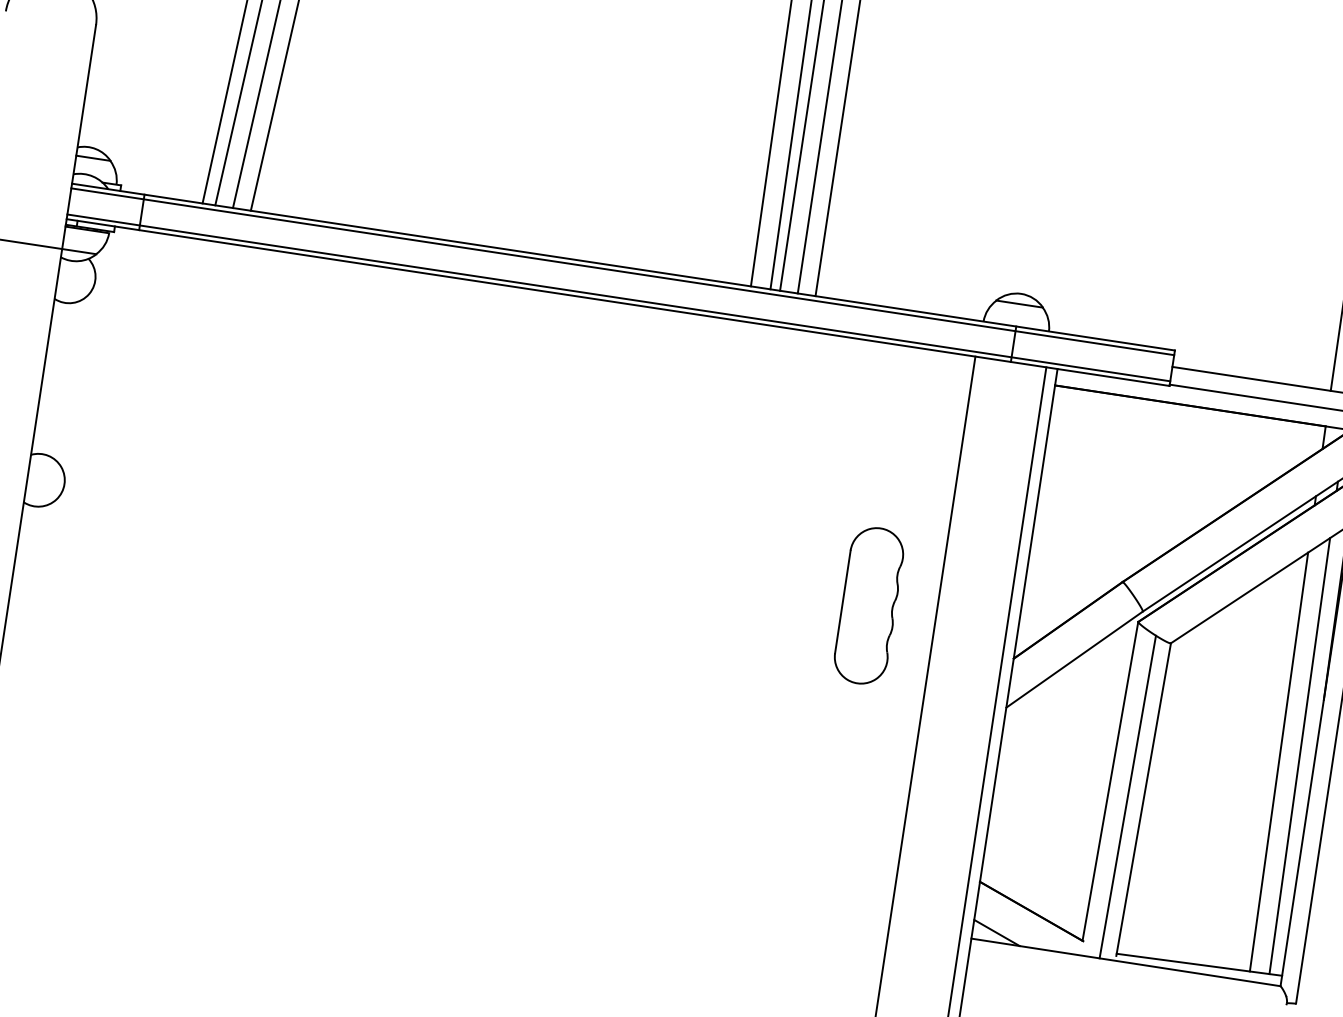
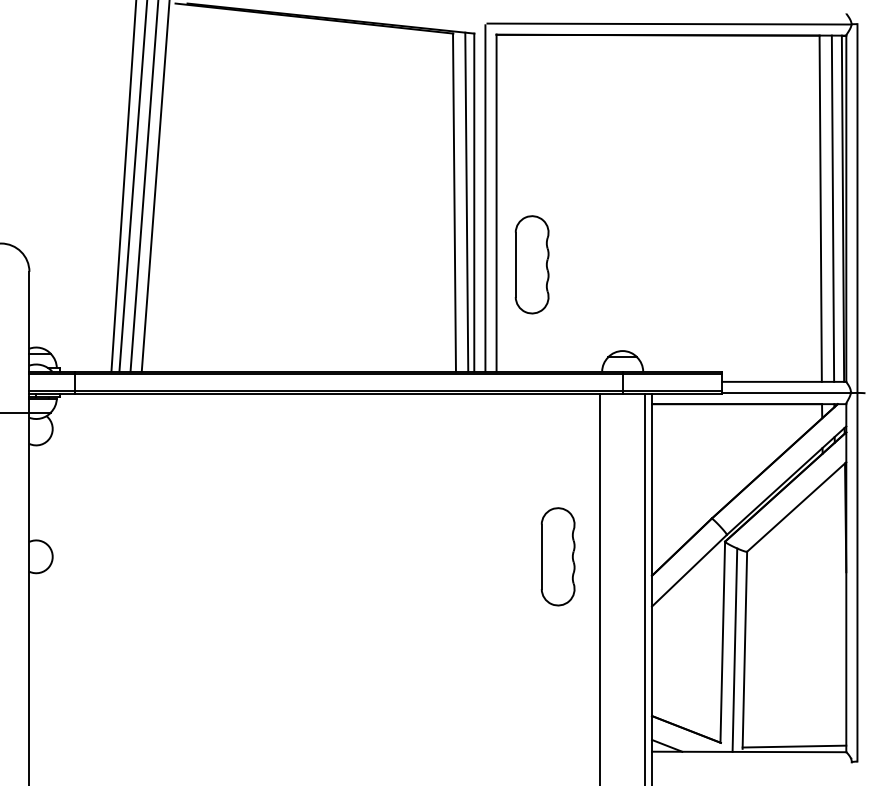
part: (896, 134) -> (531, 264), added
line: (1299, 755) -> (836, 608), removed
line: (1278, 761) -> (824, 614), removed

